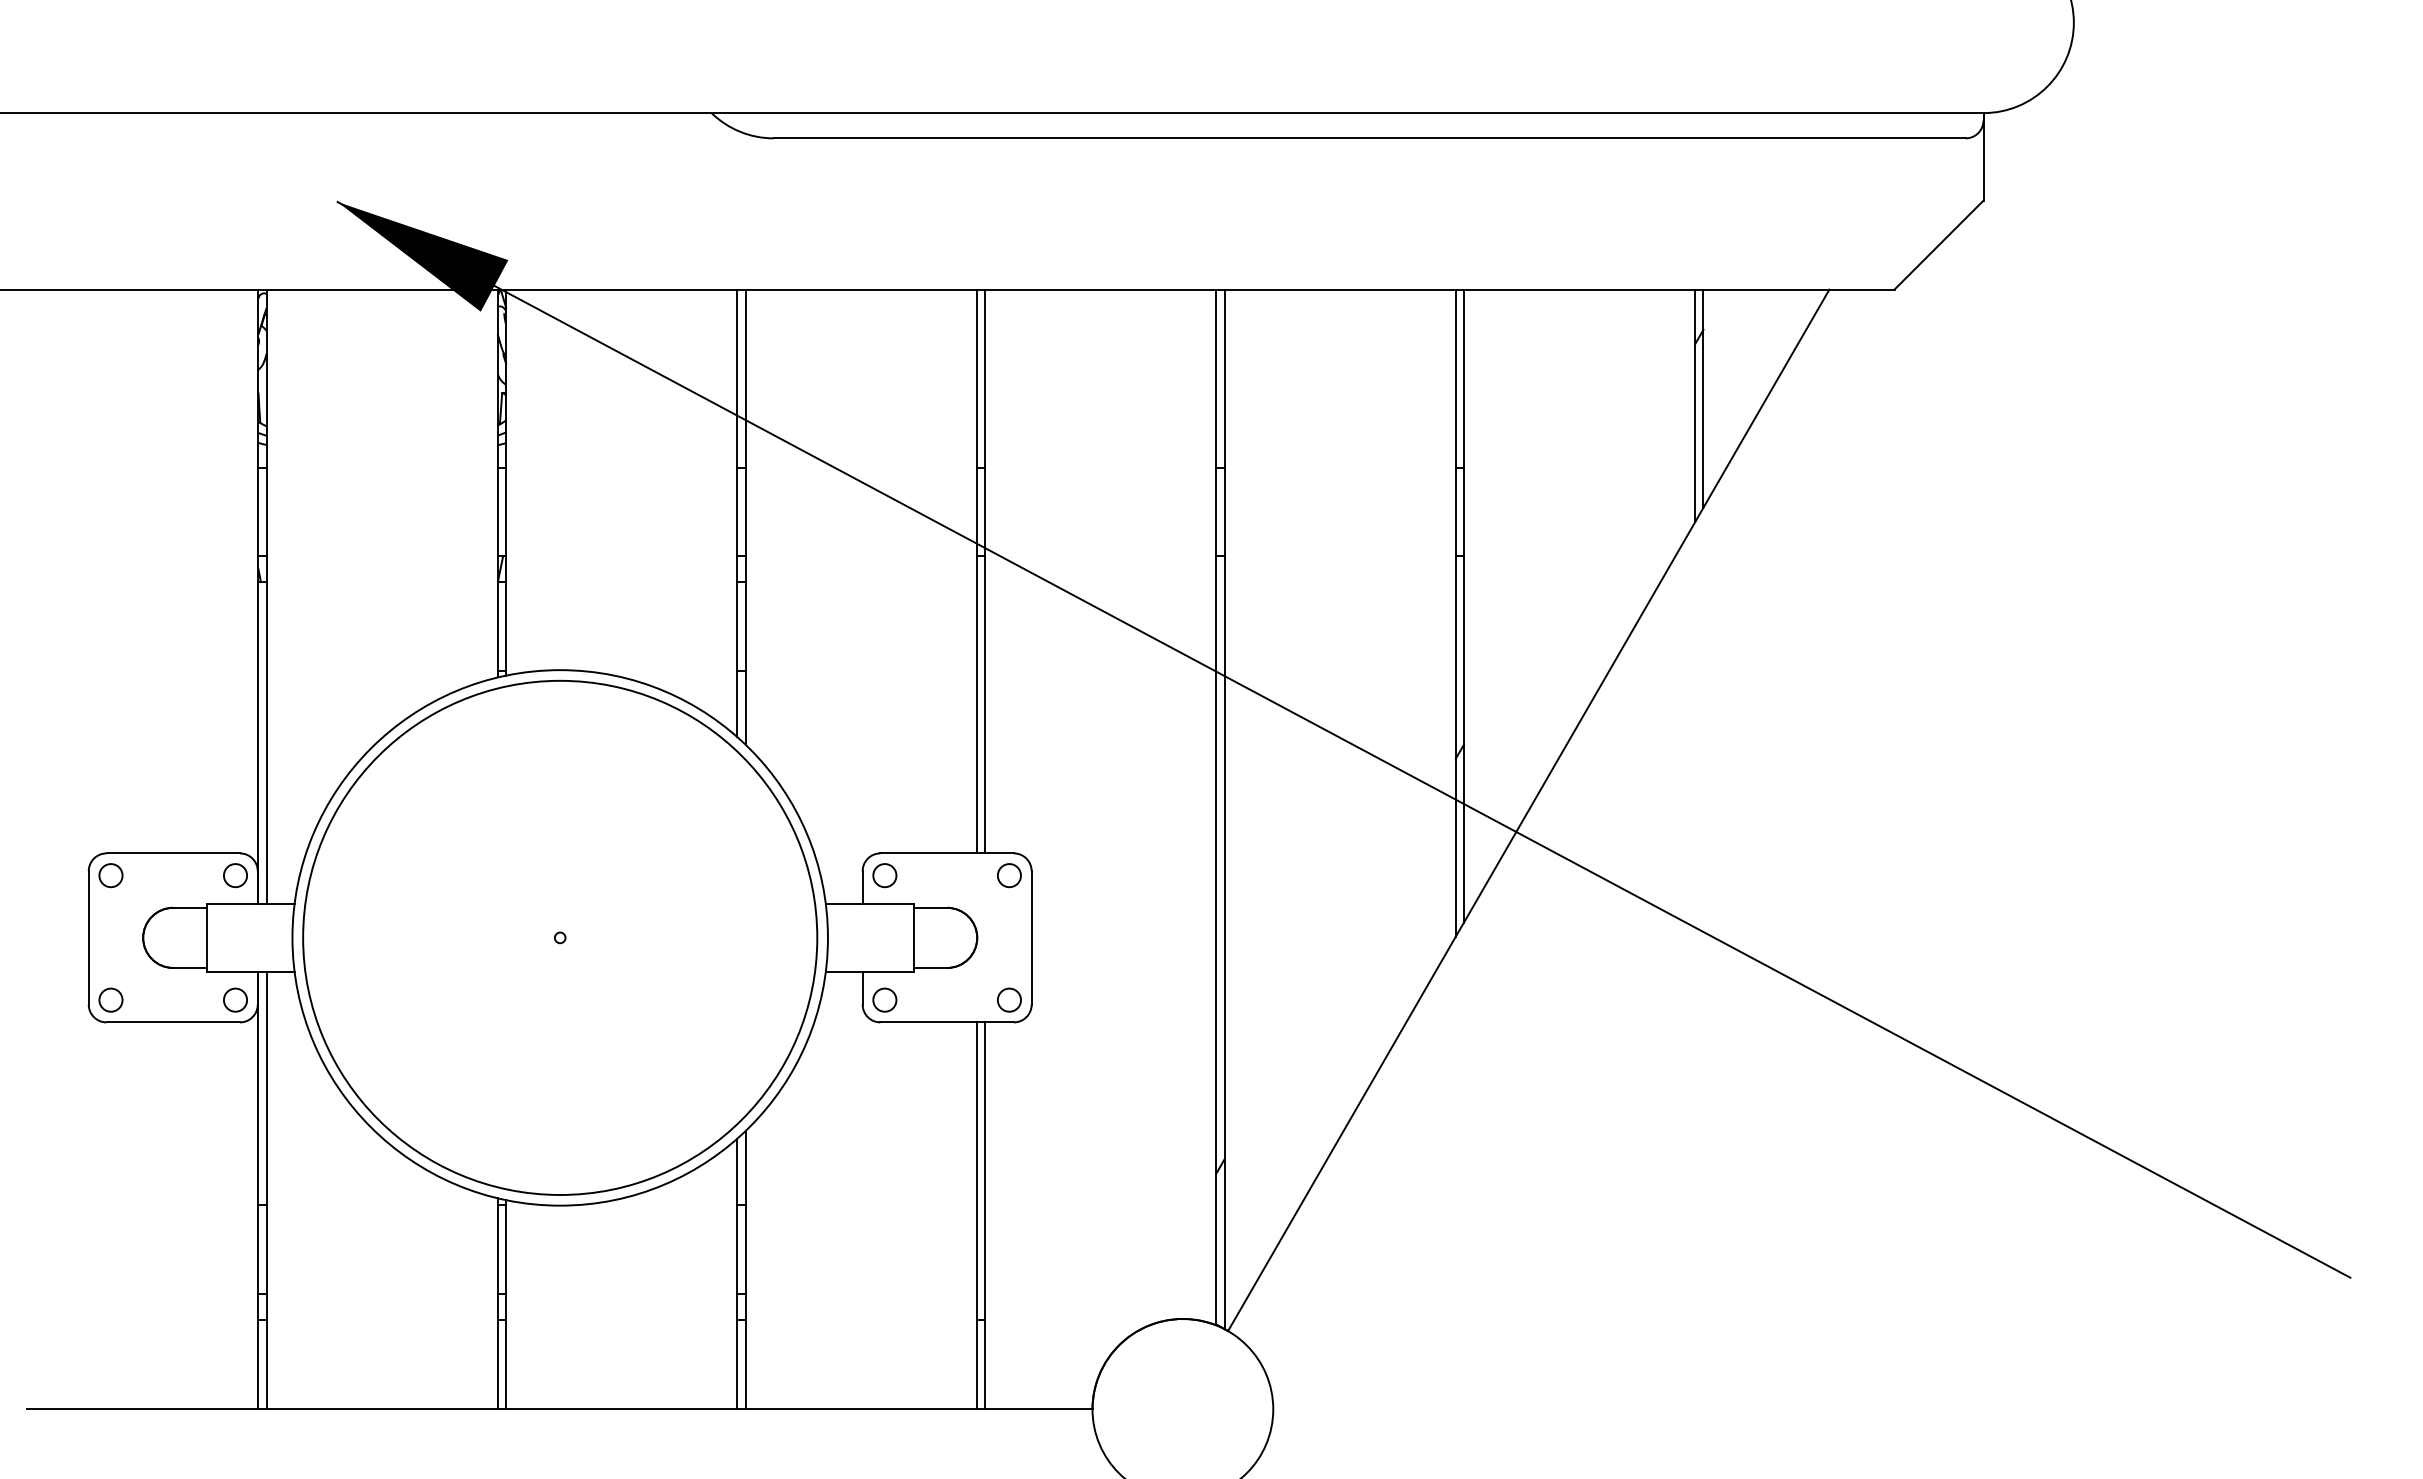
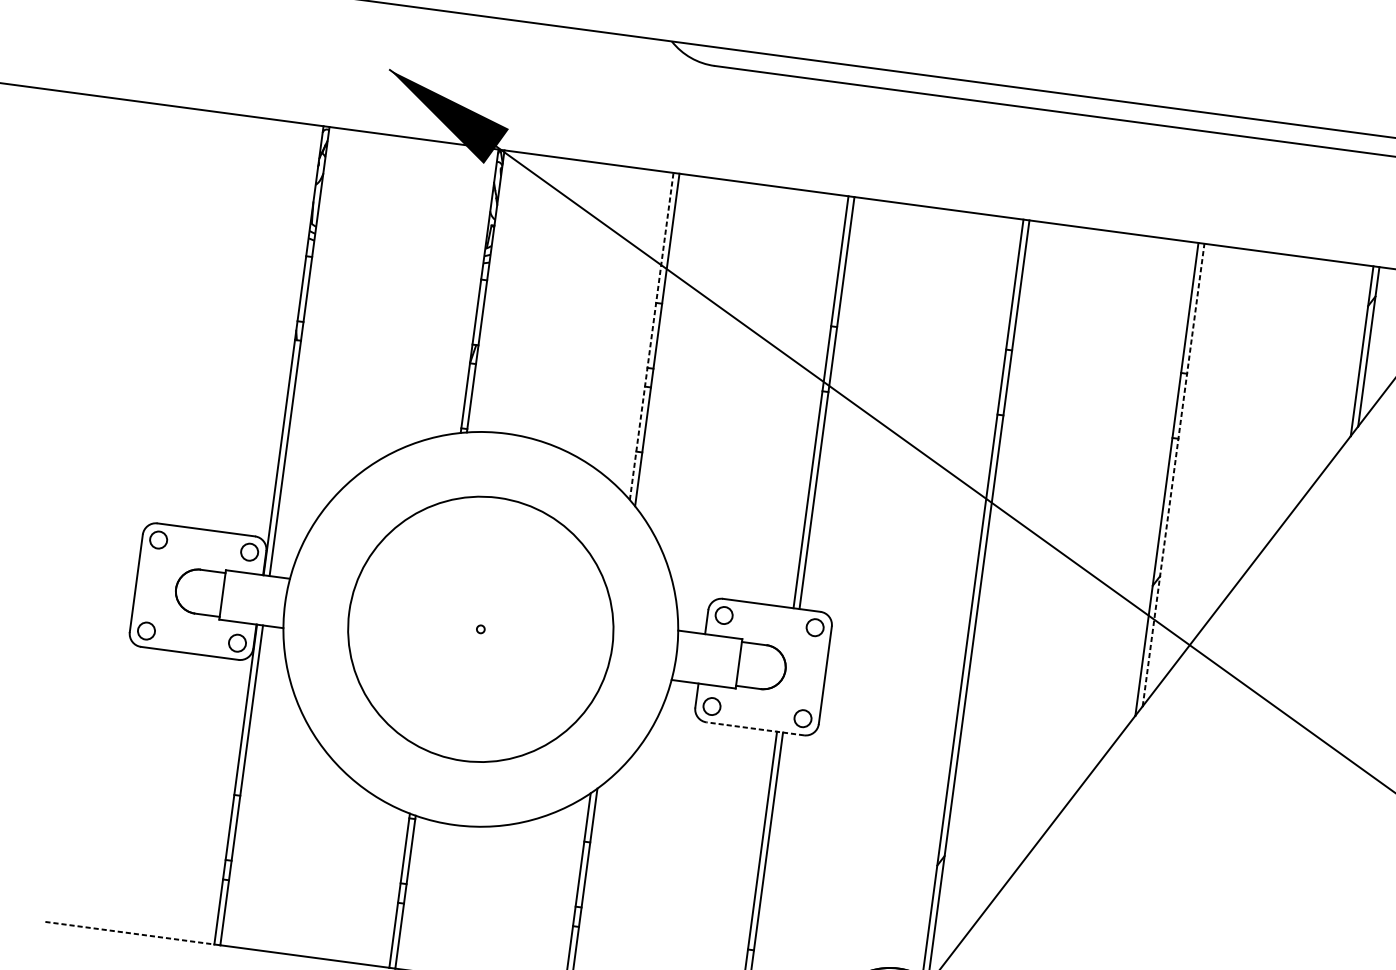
line: (737, 513) -> (651, 336), solid -> dashed
line: (1464, 606) -> (1173, 475), solid -> dashed
circle: (560, 937) -> (481, 629), size x0.7
line: (947, 1022) -> (755, 728), solid -> dashed
line: (142, 1409) -> (129, 933), solid -> dashed

